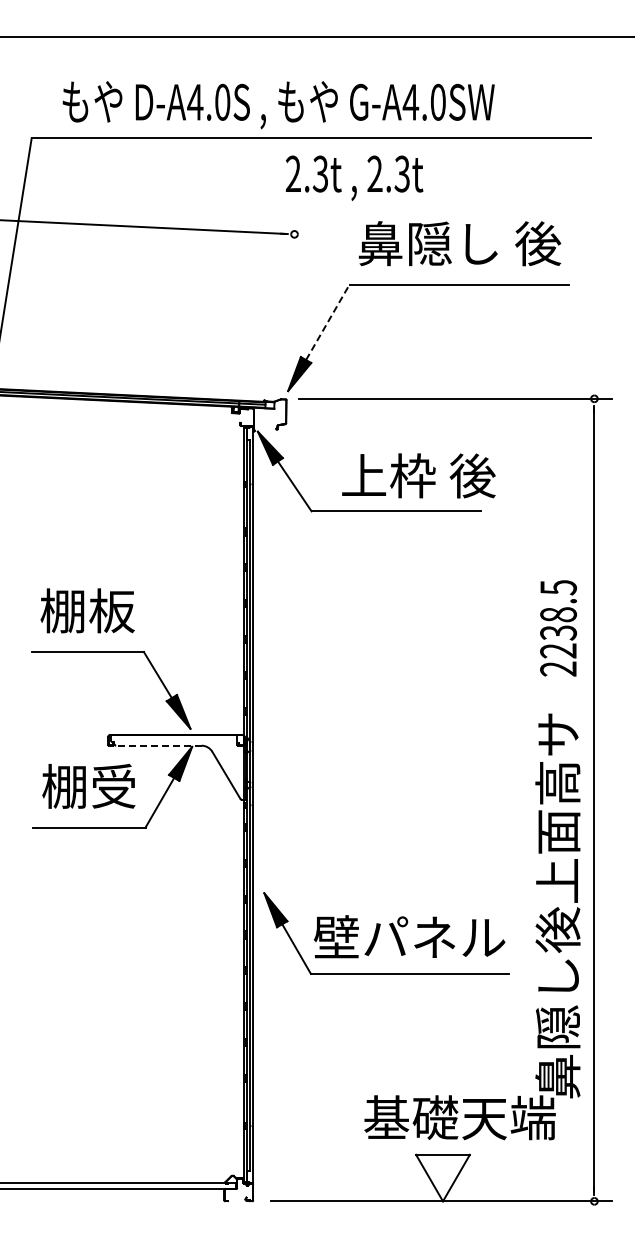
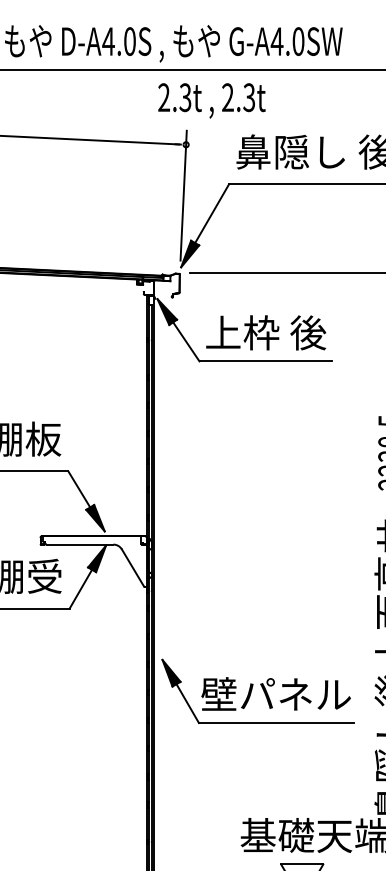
text: (354, 177) -> (211, 100), moved
line: (291, 299) -> (183, 195), added
line: (328, 321) -> (212, 212), dashed -> solid
text: (418, 475) -> (265, 332), moved
line: (158, 745) -> (79, 544), dashed -> solid

